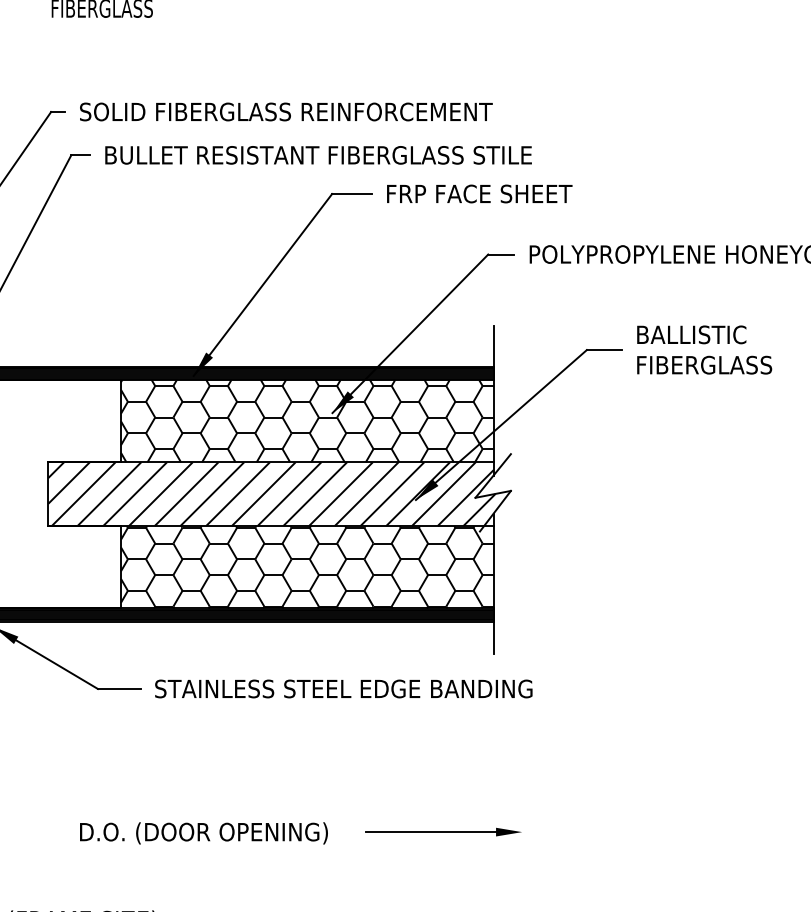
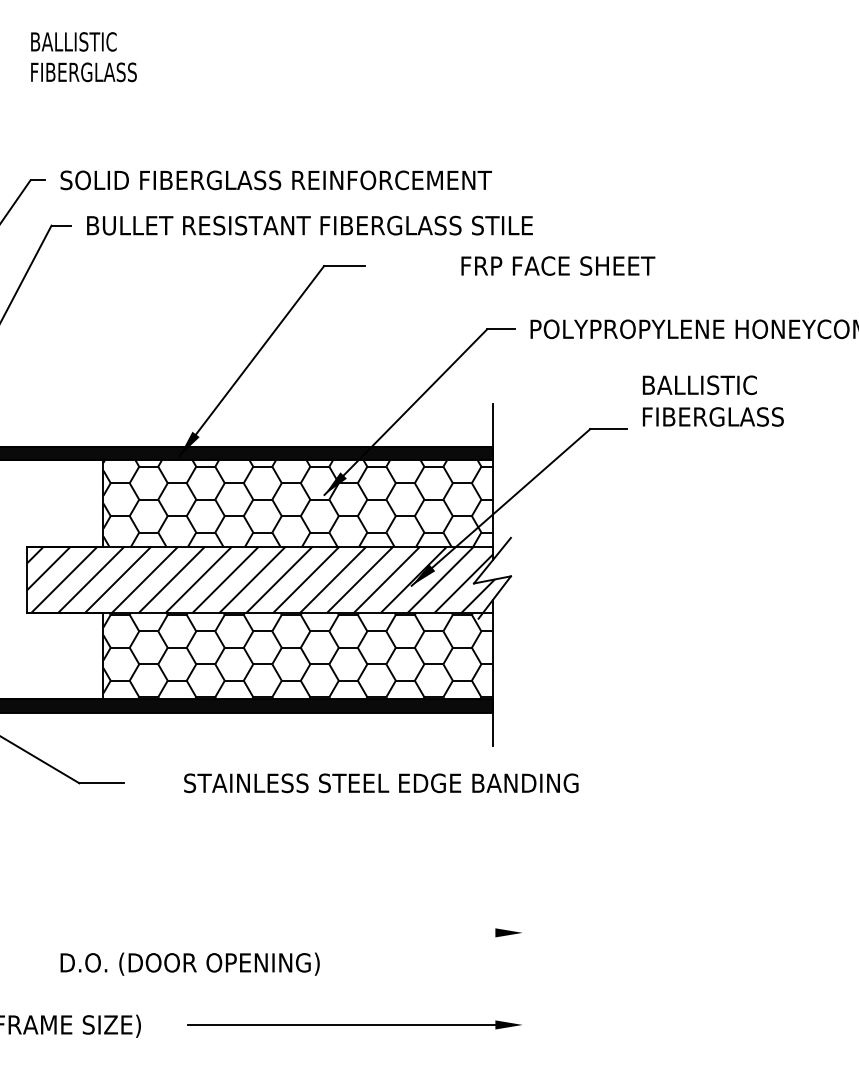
text: (479, 193) -> (558, 265), moved
text: (704, 349) -> (713, 400), moved
text: (343, 689) -> (381, 783), moved
line: (431, 831) -> (427, 932), removed
text: (203, 832) -> (189, 963), moved

